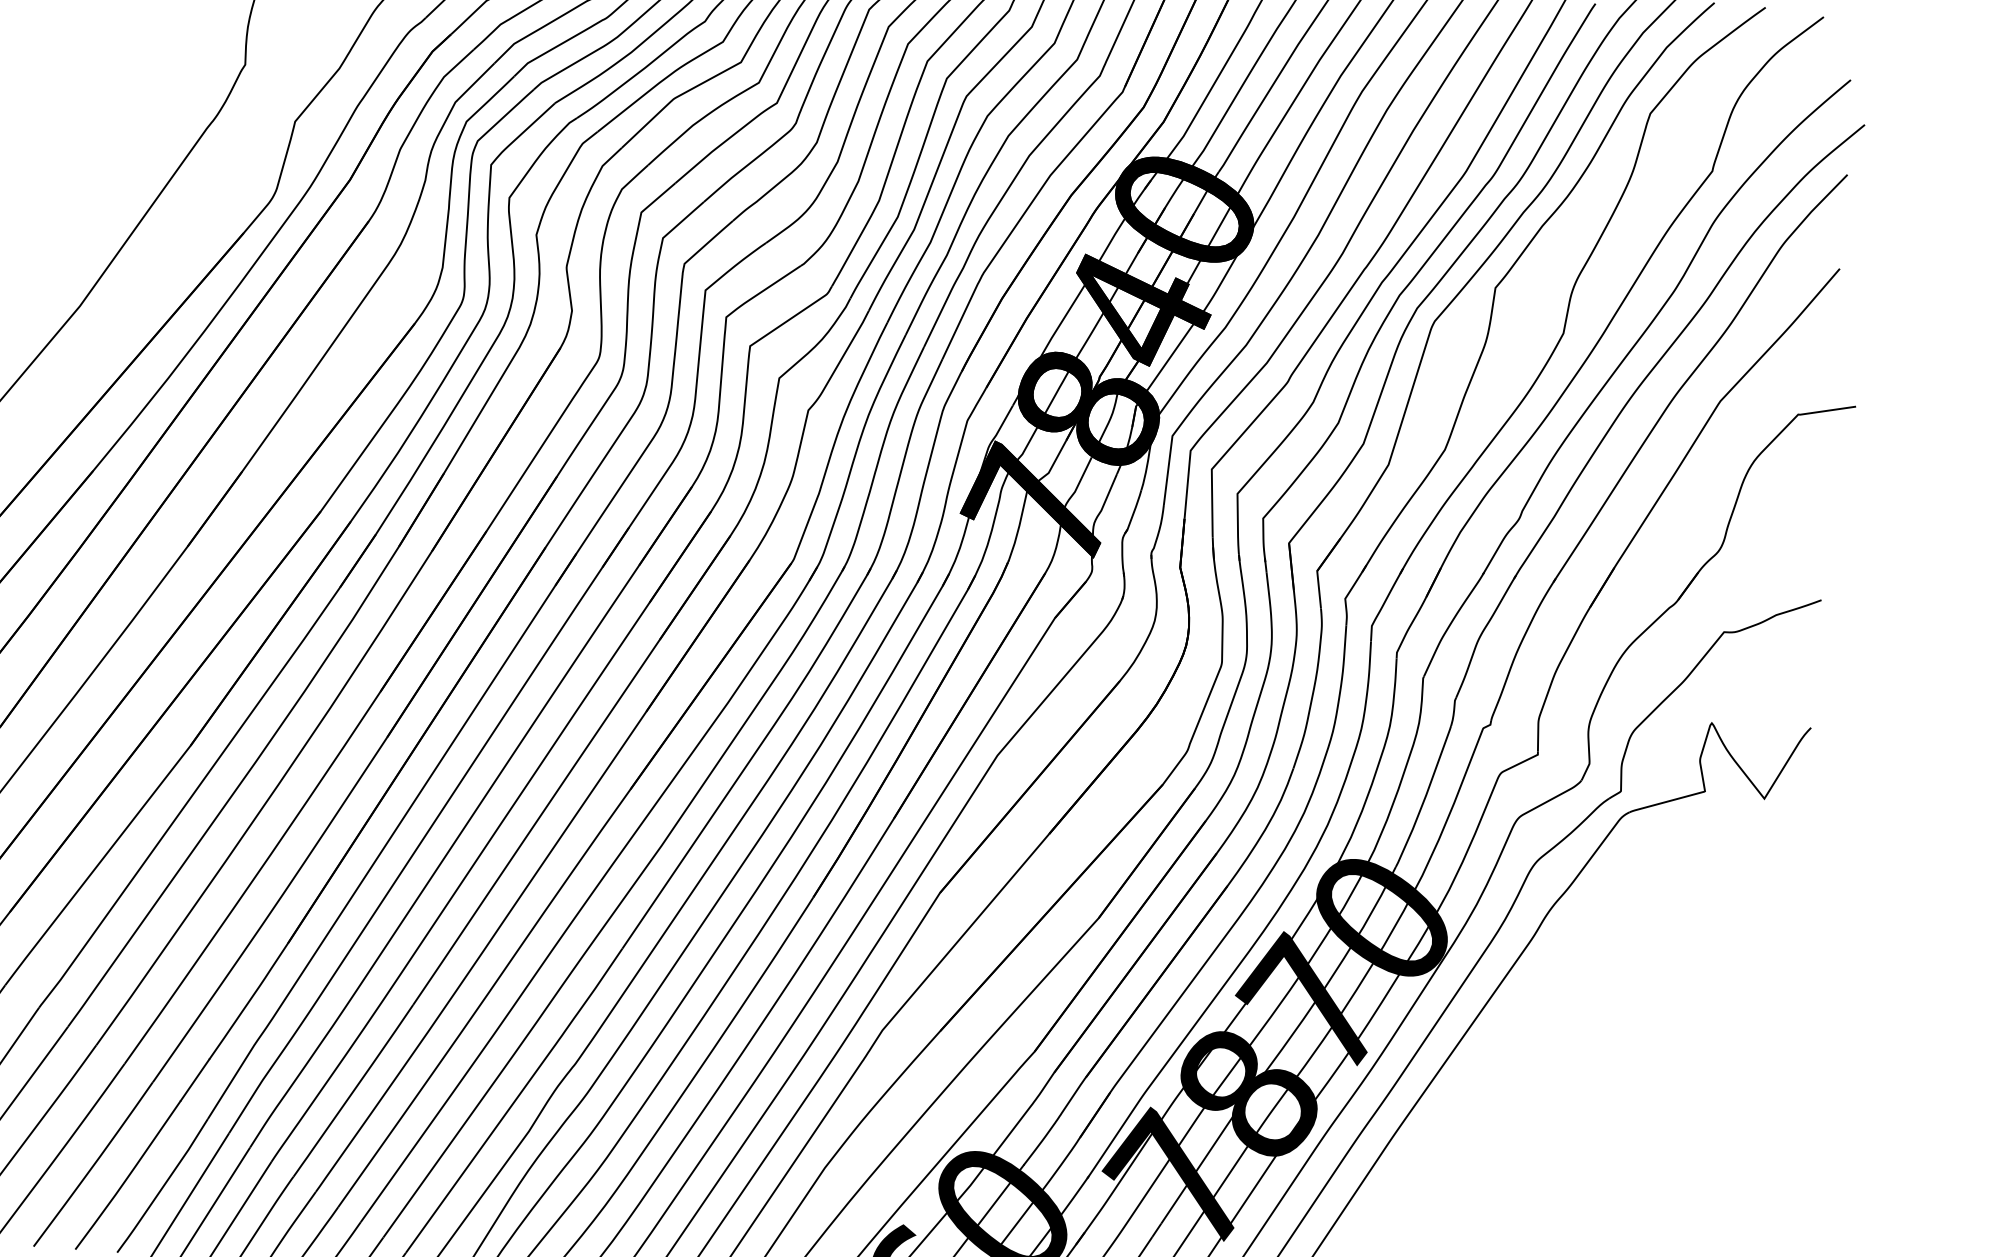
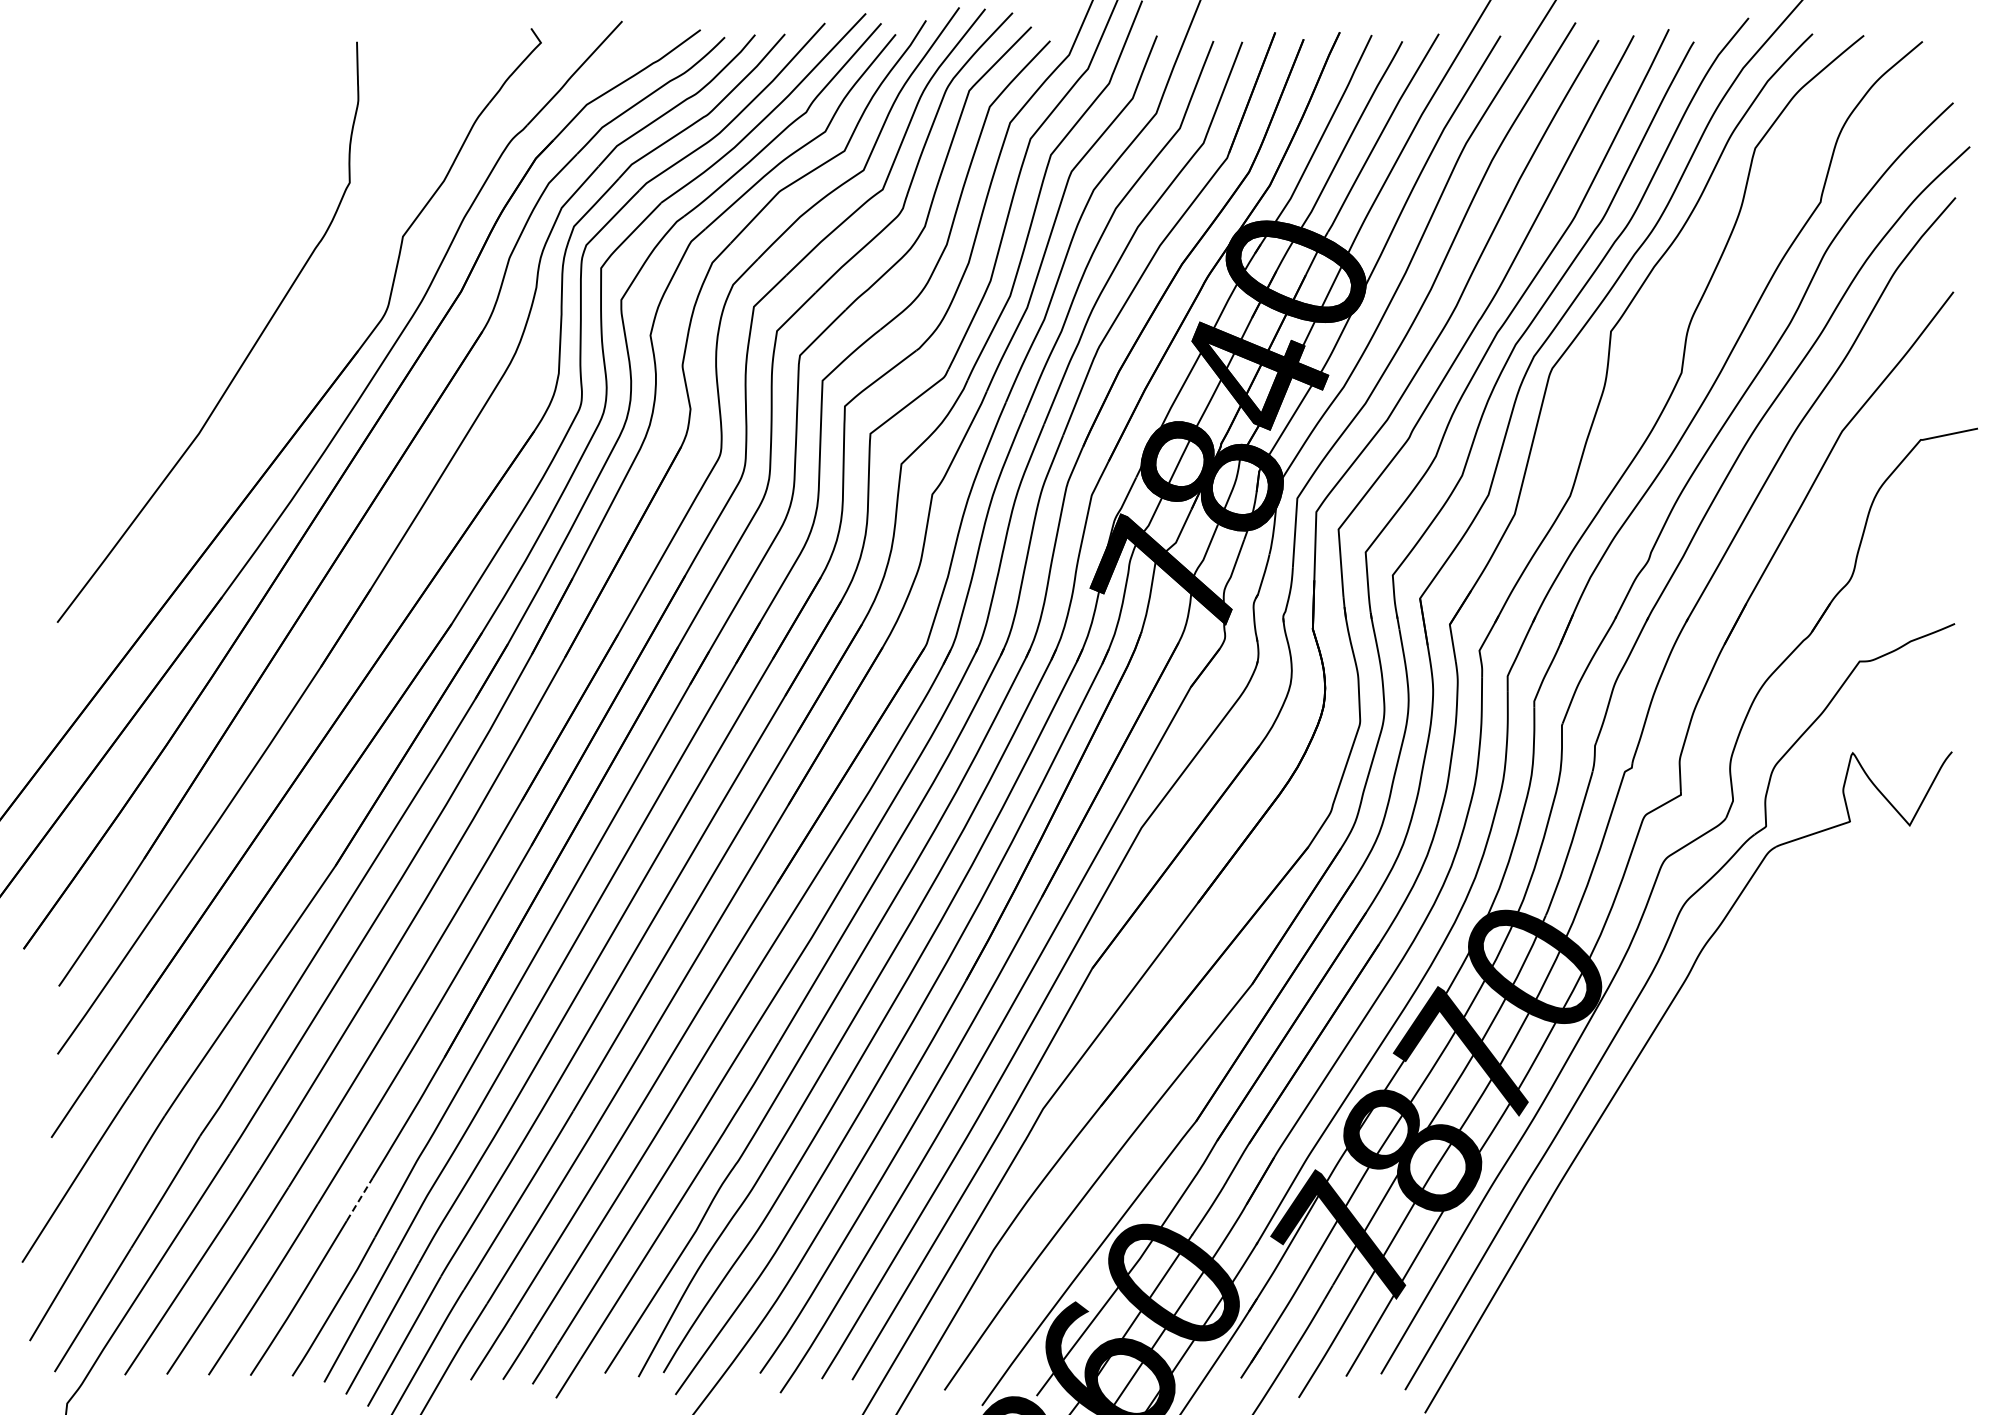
line: (194, 1080) -> (359, 1199), solid -> dashed

